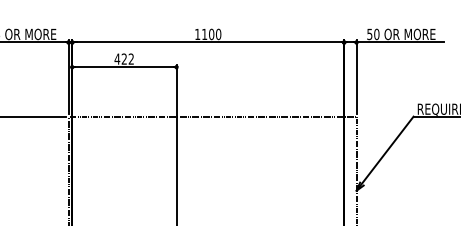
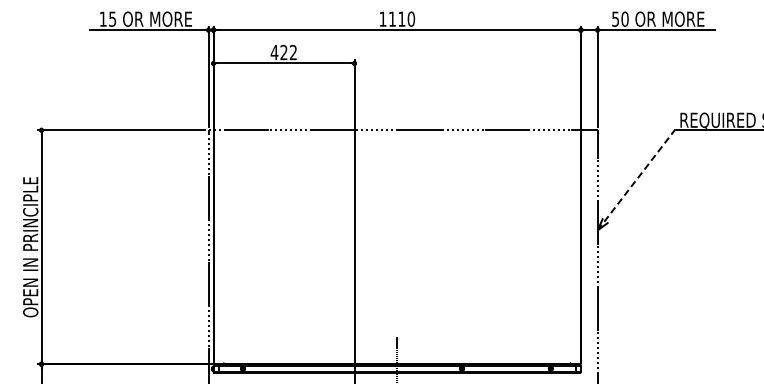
text: (211, 33) -> (401, 18), 1100 -> 1110
line: (385, 153) -> (636, 179), solid -> dashed

